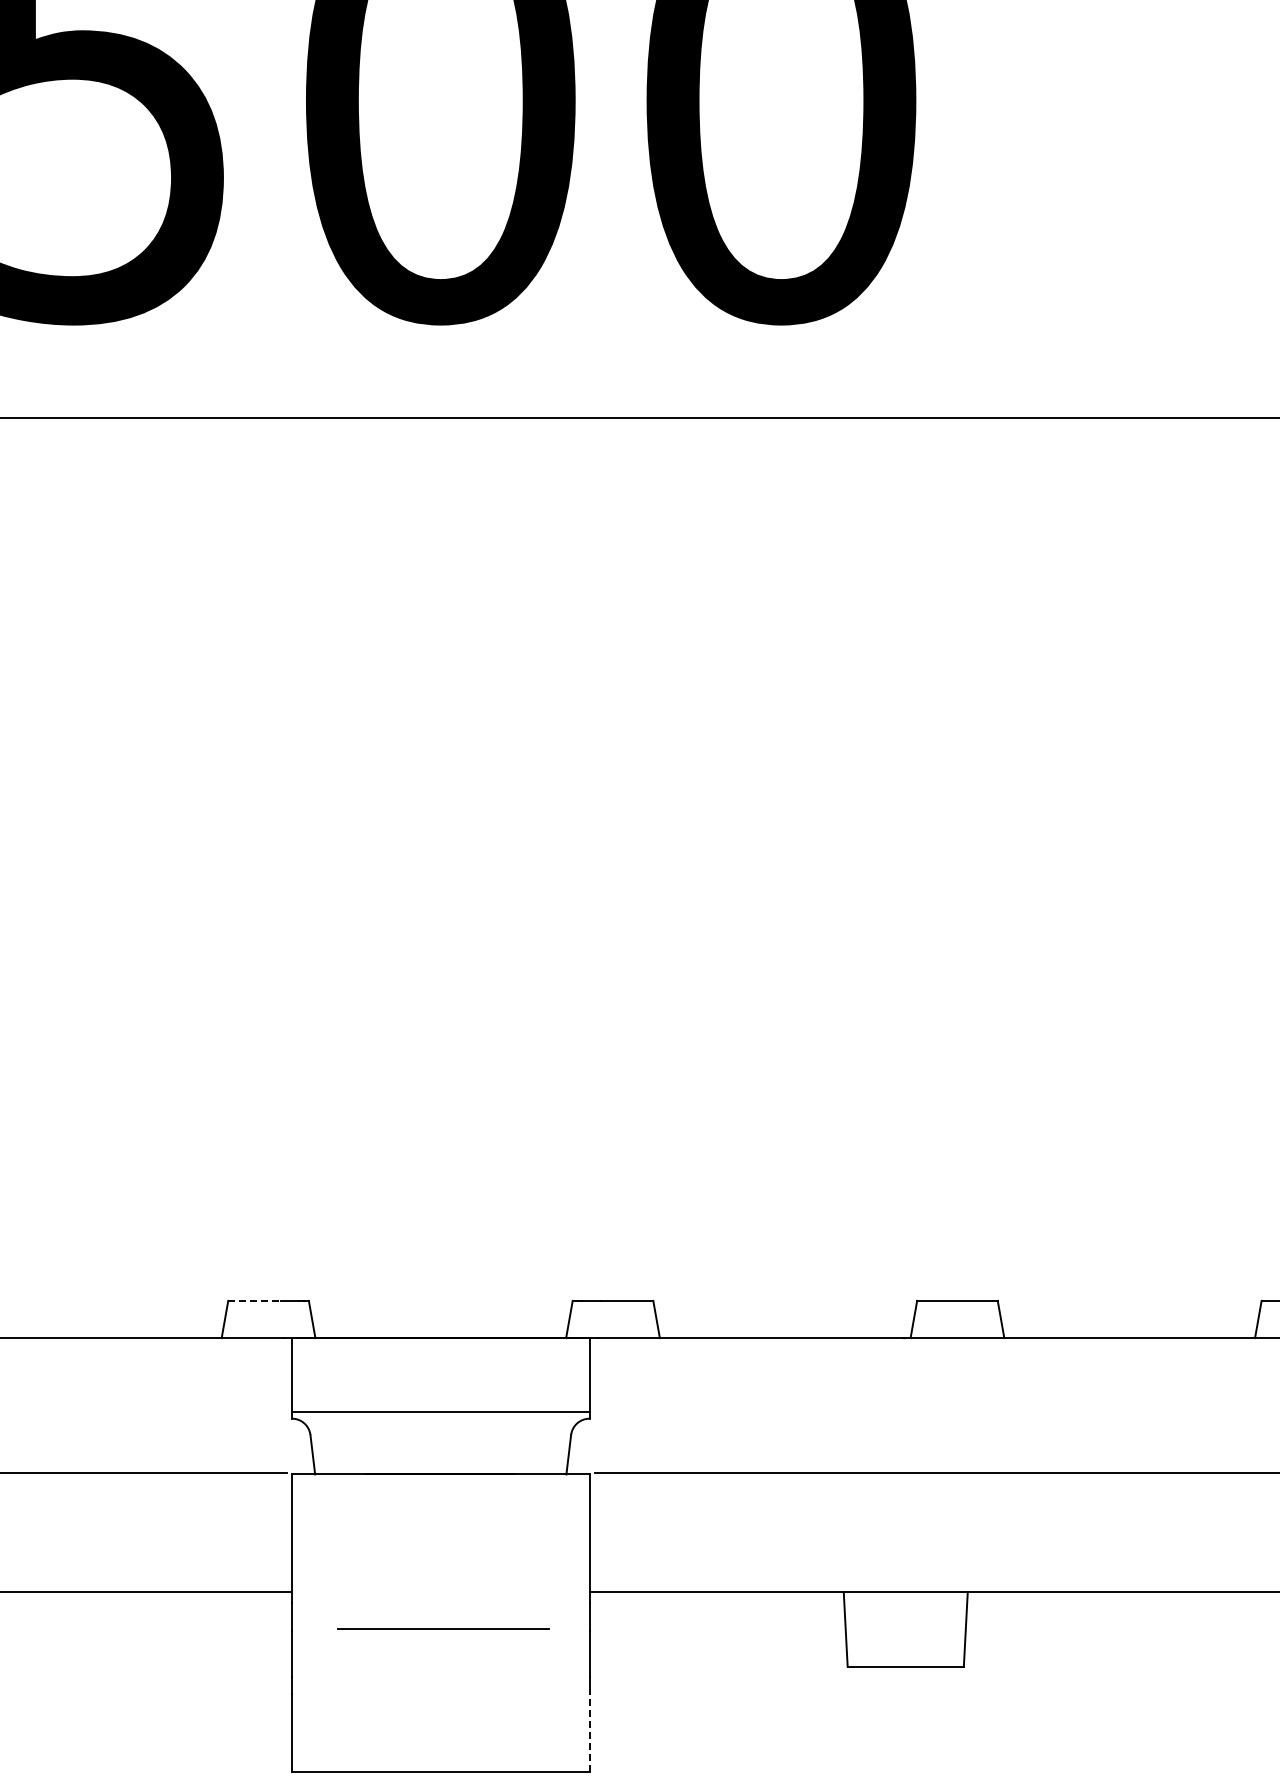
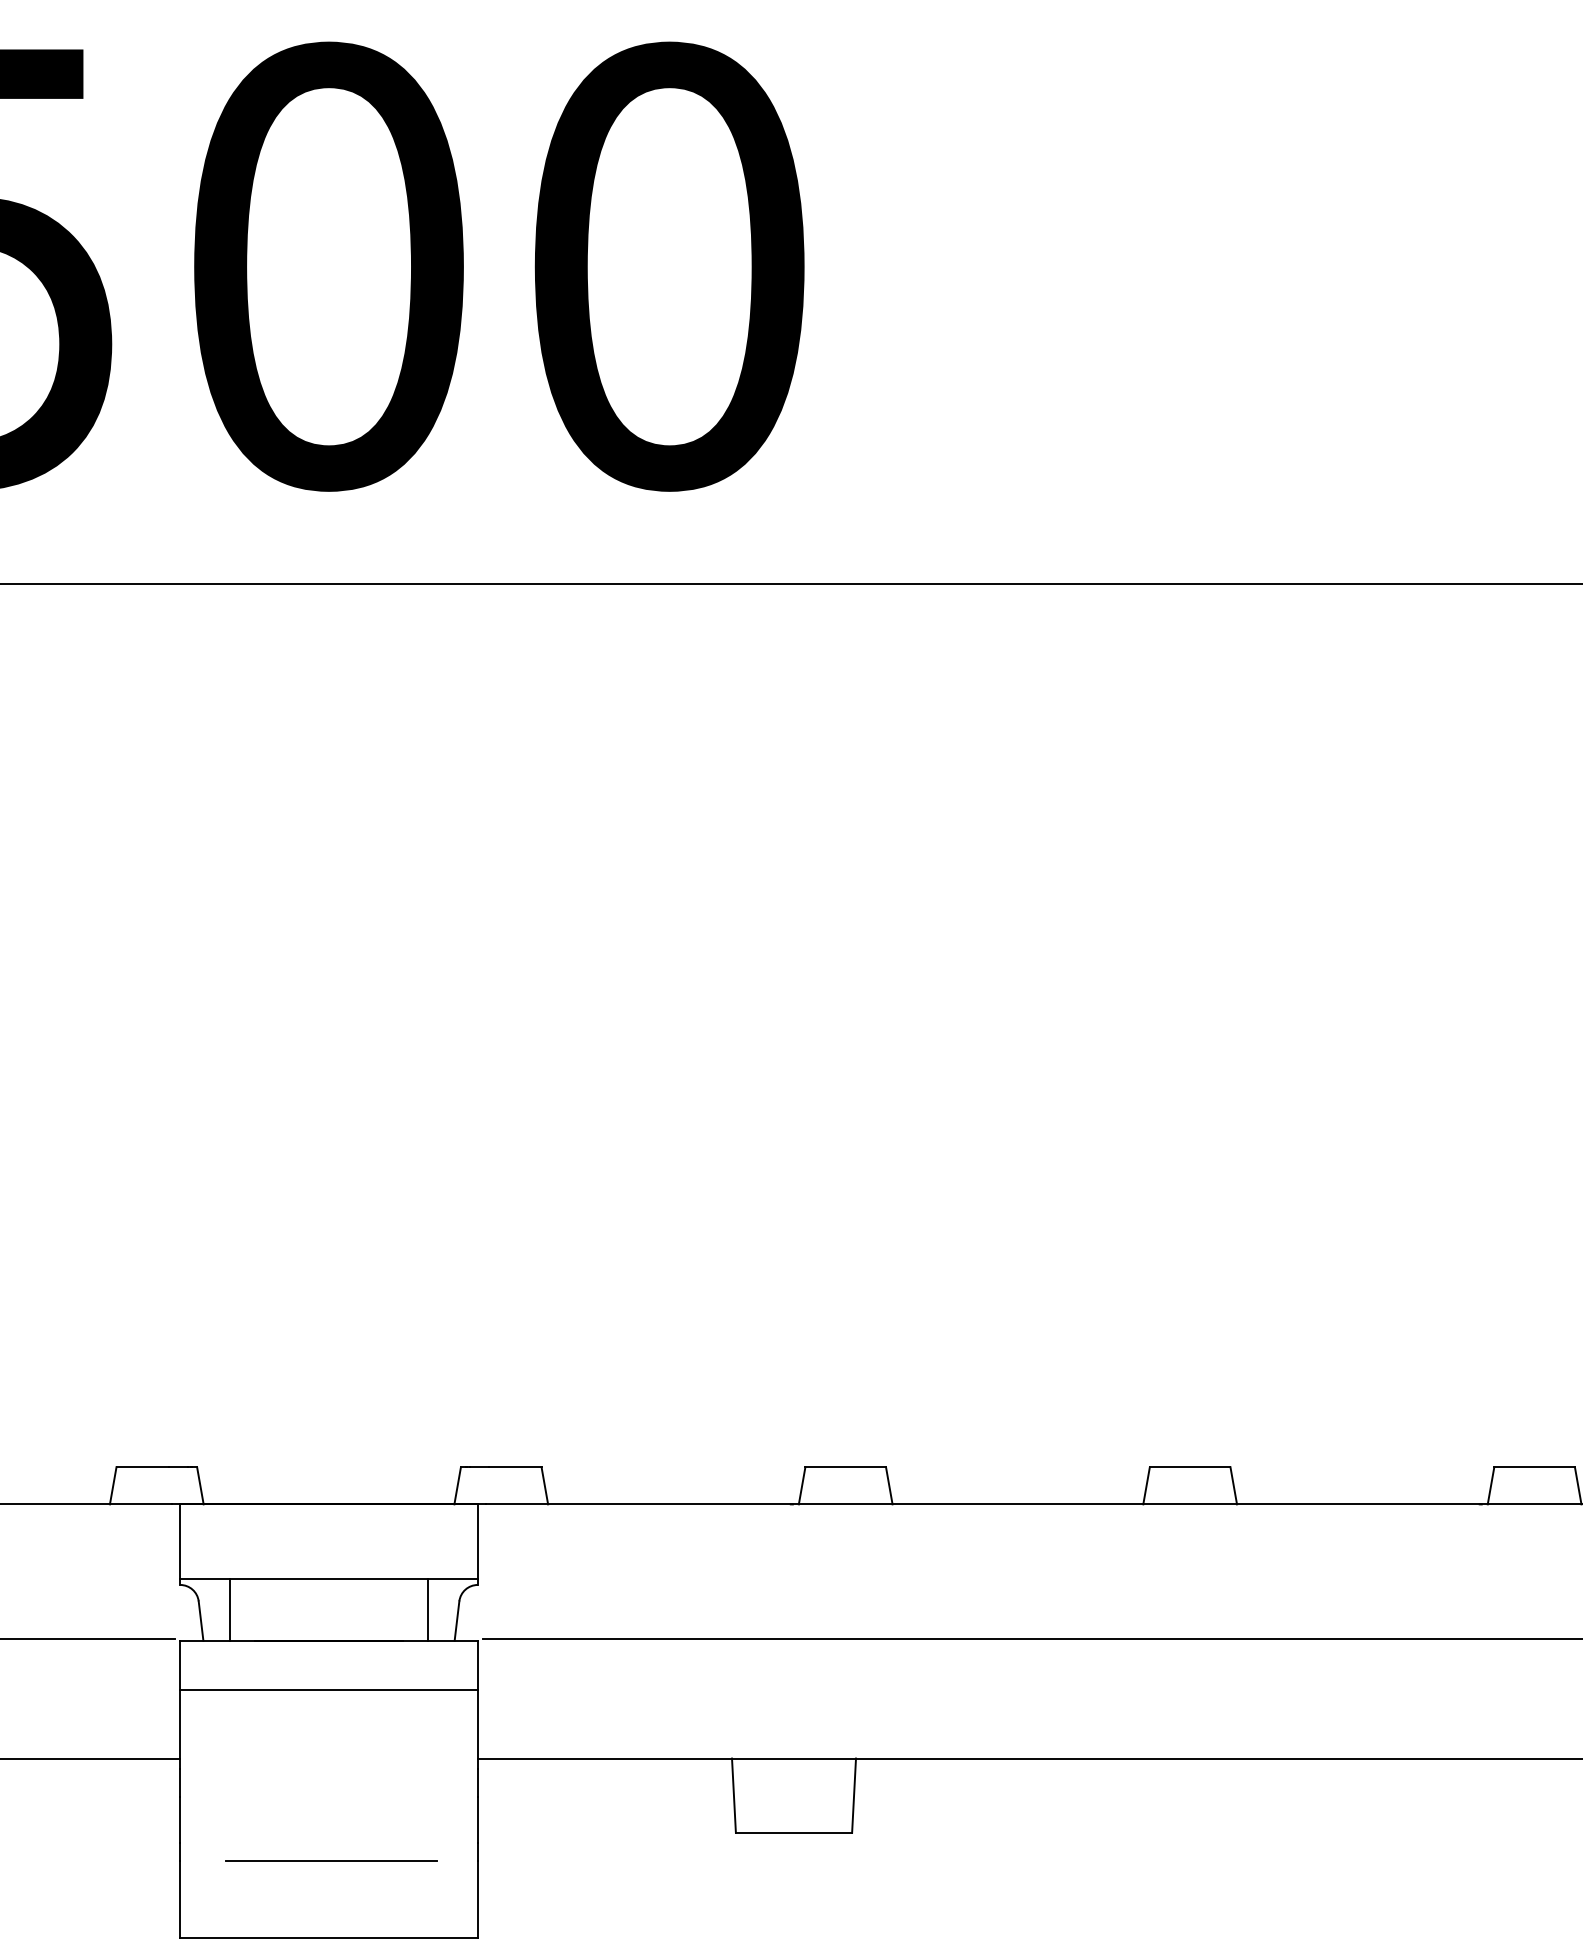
line: (255, 1301) -> (143, 1467), dashed -> solid
line: (341, 1443) -> (229, 1609), added
line: (540, 1443) -> (428, 1609), added
line: (440, 1524) -> (328, 1690), added
line: (443, 1629) -> (331, 1860), moved
line: (589, 1733) -> (477, 1899), dashed -> solid

